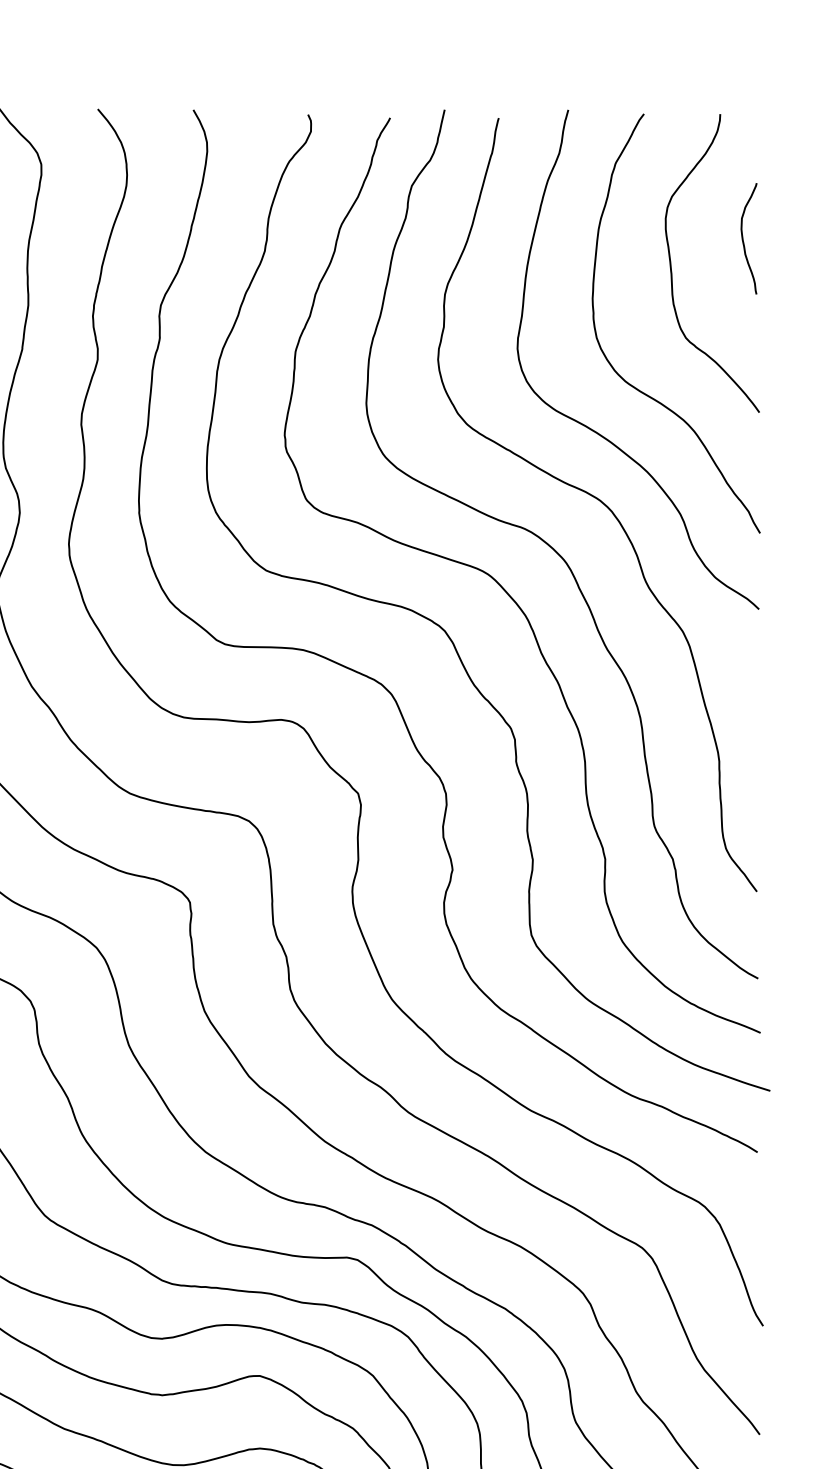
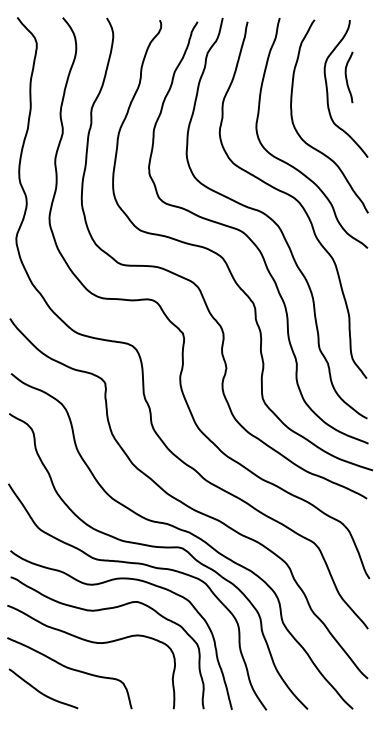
curve: (745, 238) -> (347, 77), moved

